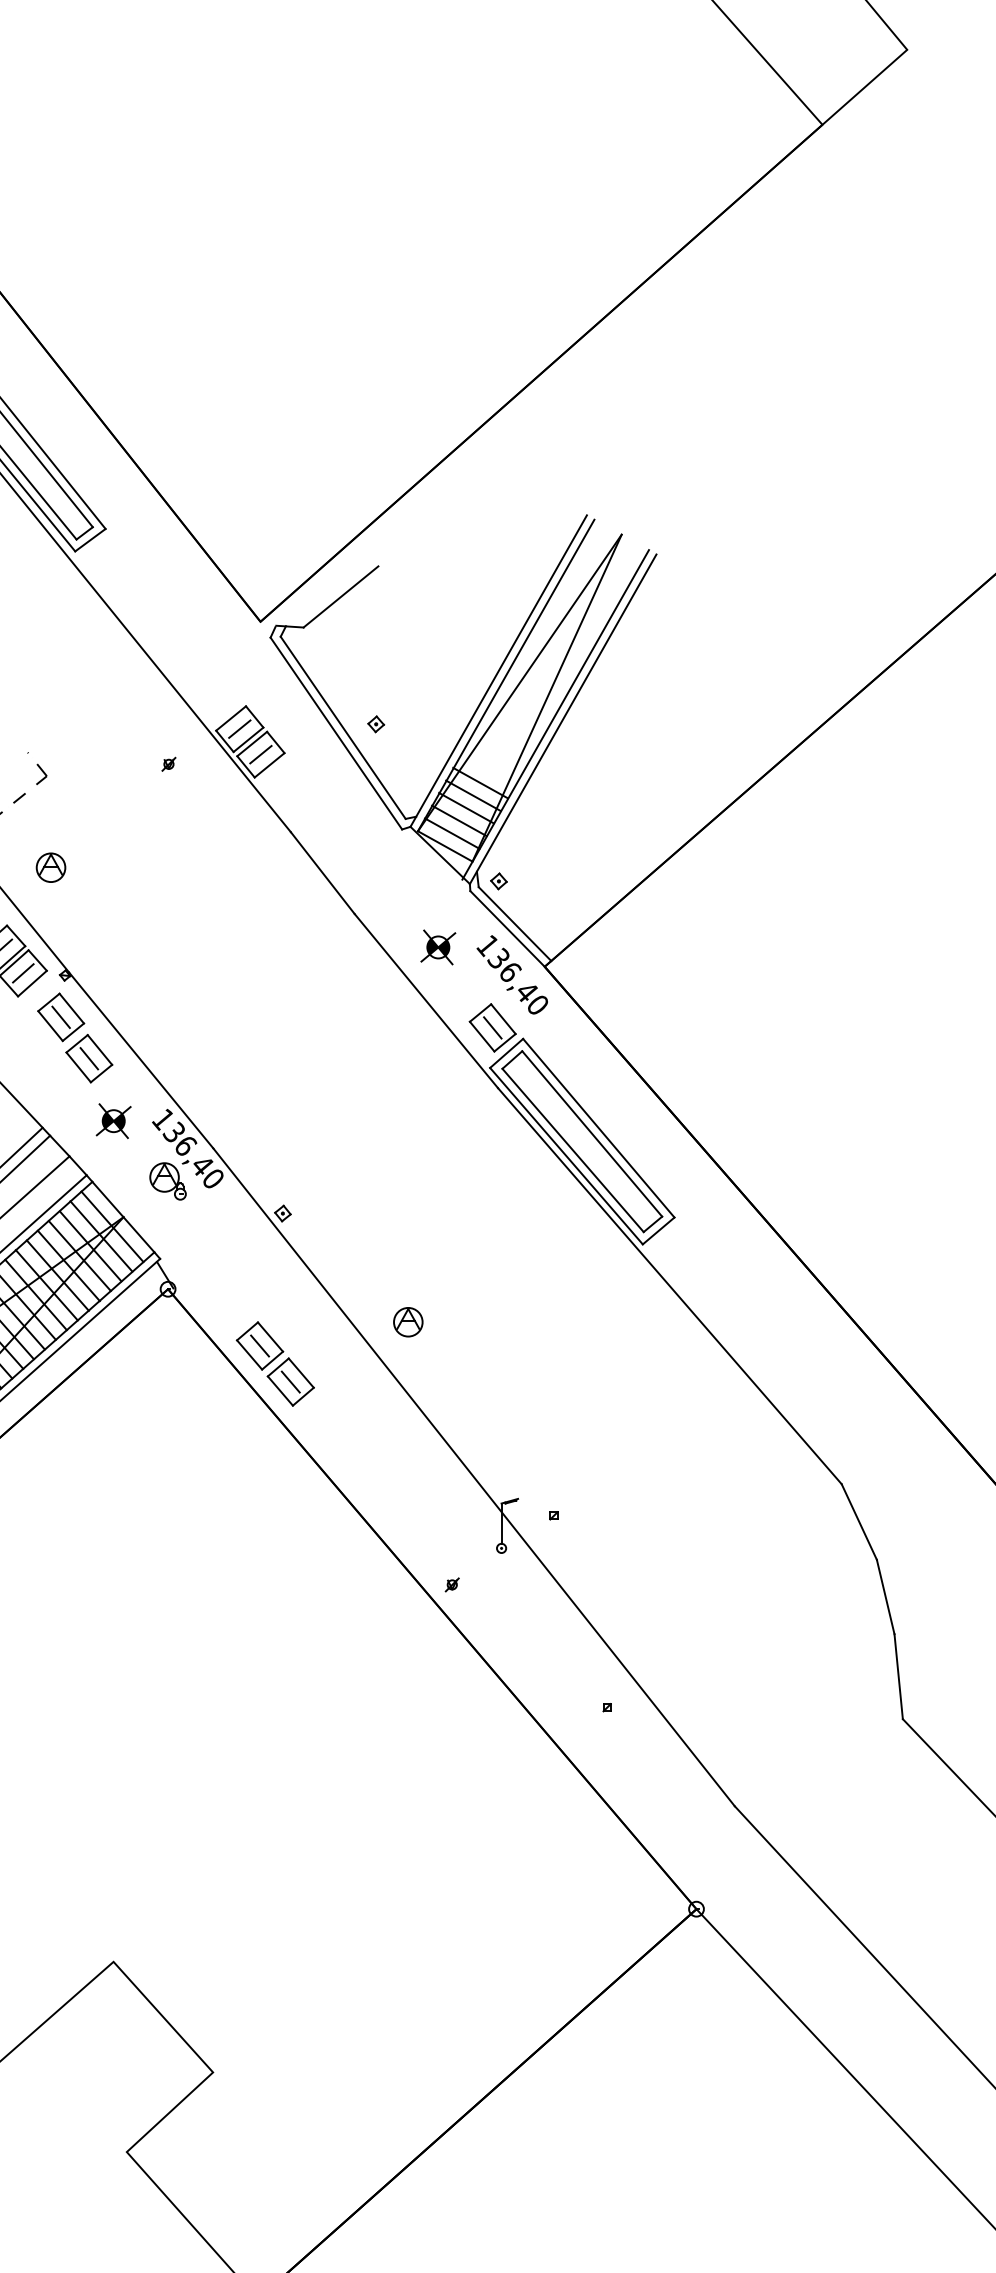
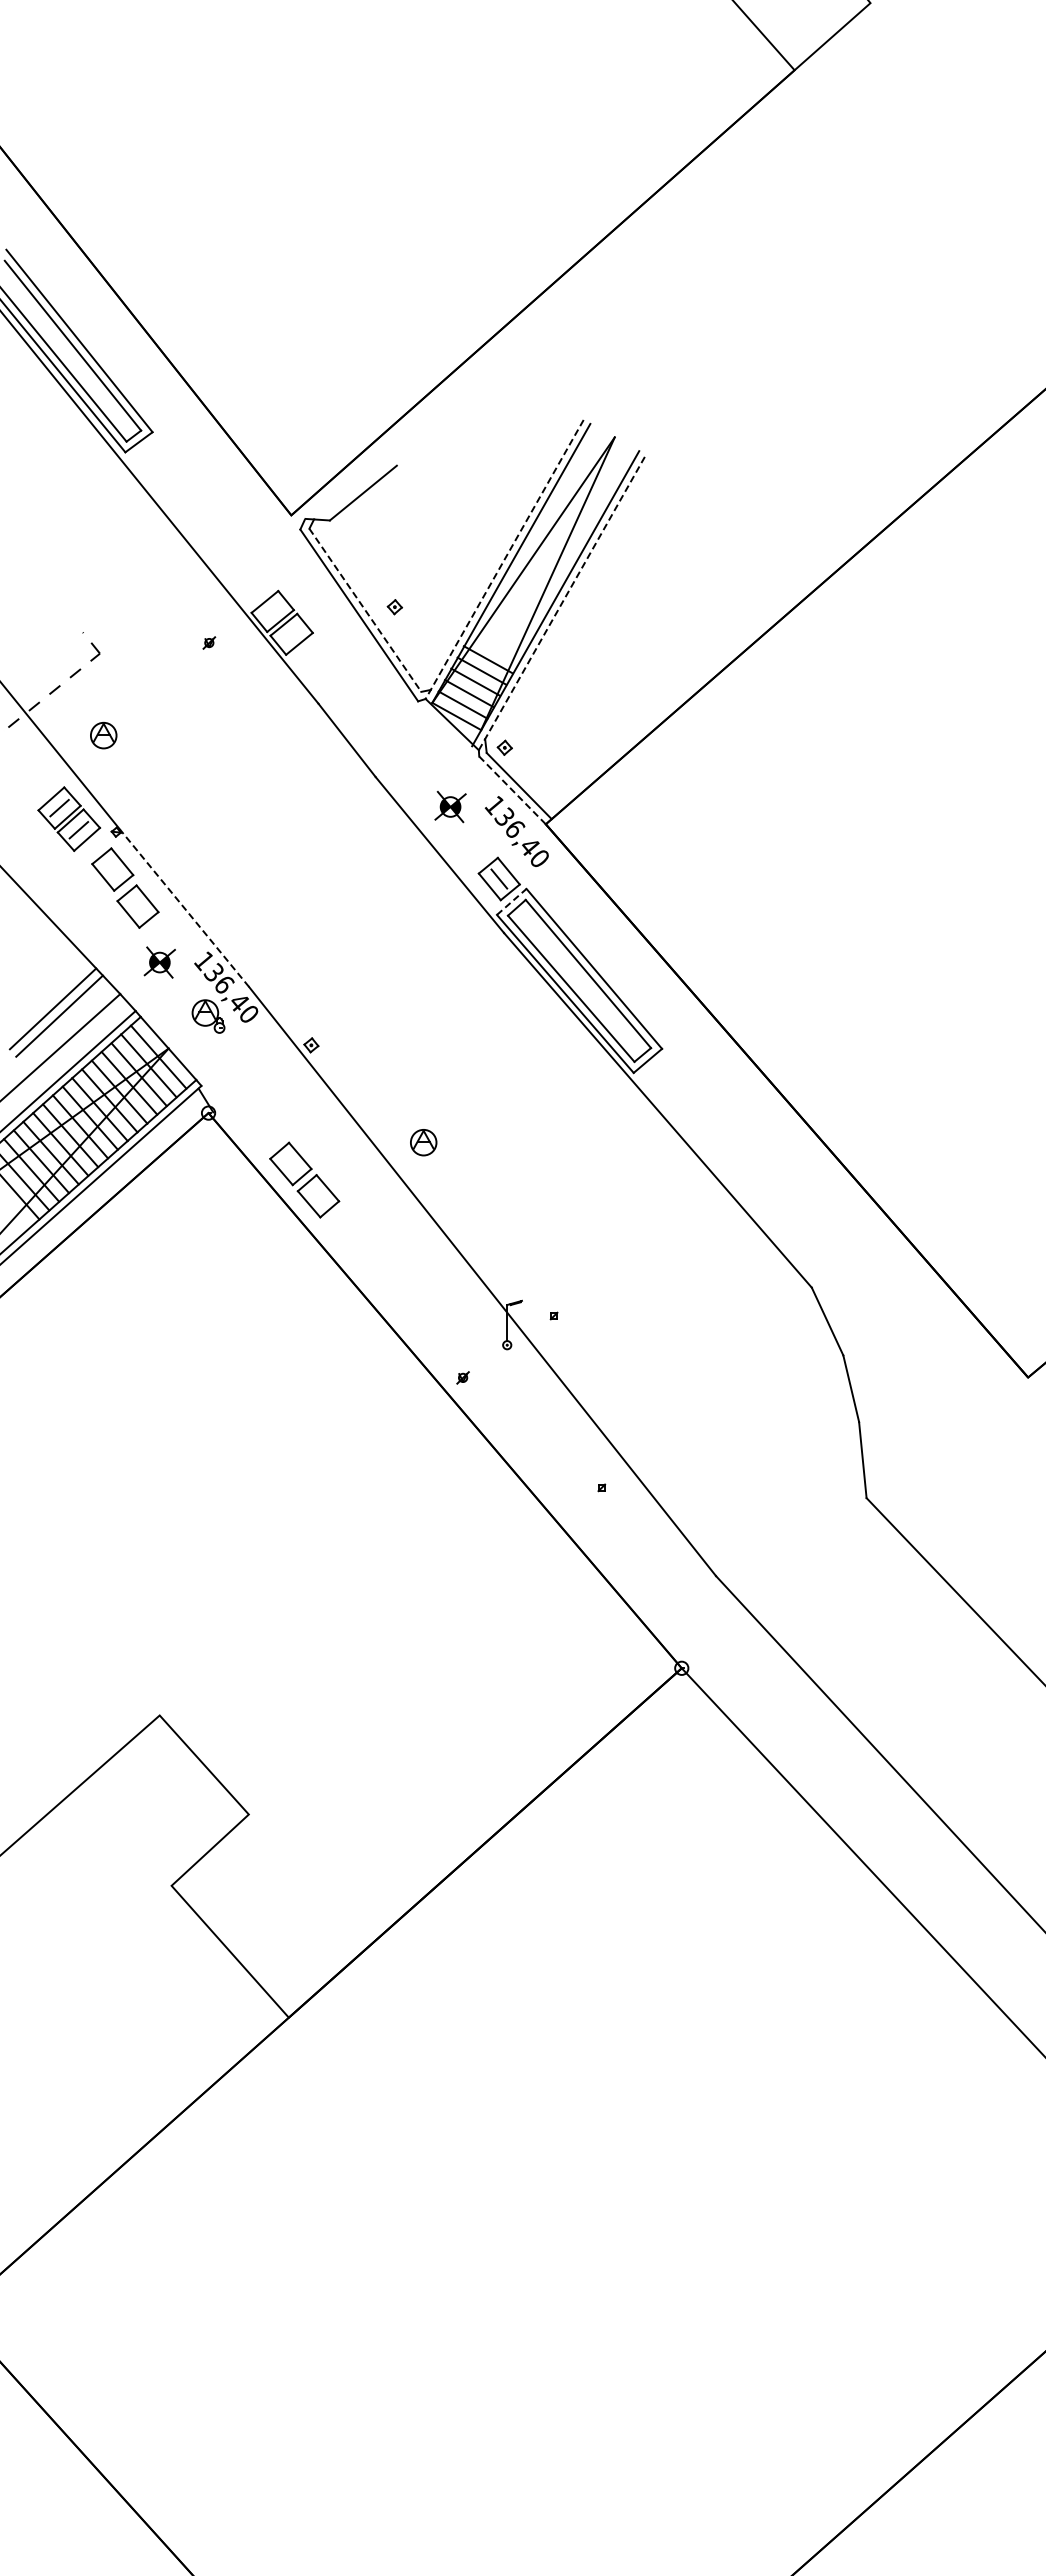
line: (498, 671) -> (504, 559), solid -> dashed
line: (563, 719) -> (562, 602), solid -> dashed
line: (343, 728) -> (365, 610), solid -> dashed
line: (239, 729) -> (272, 611), removed
line: (260, 754) -> (291, 634), removed
line: (507, 929) -> (512, 790), solid -> dashed
line: (60, 1017) -> (112, 869), removed
line: (506, 1052) -> (511, 901), solid -> dashed
line: (88, 1058) -> (137, 906), removed
line: (141, 1060) -> (184, 908), solid -> dashed
line: (259, 1345) -> (290, 1163), removed
line: (290, 1381) -> (318, 1195), removed

